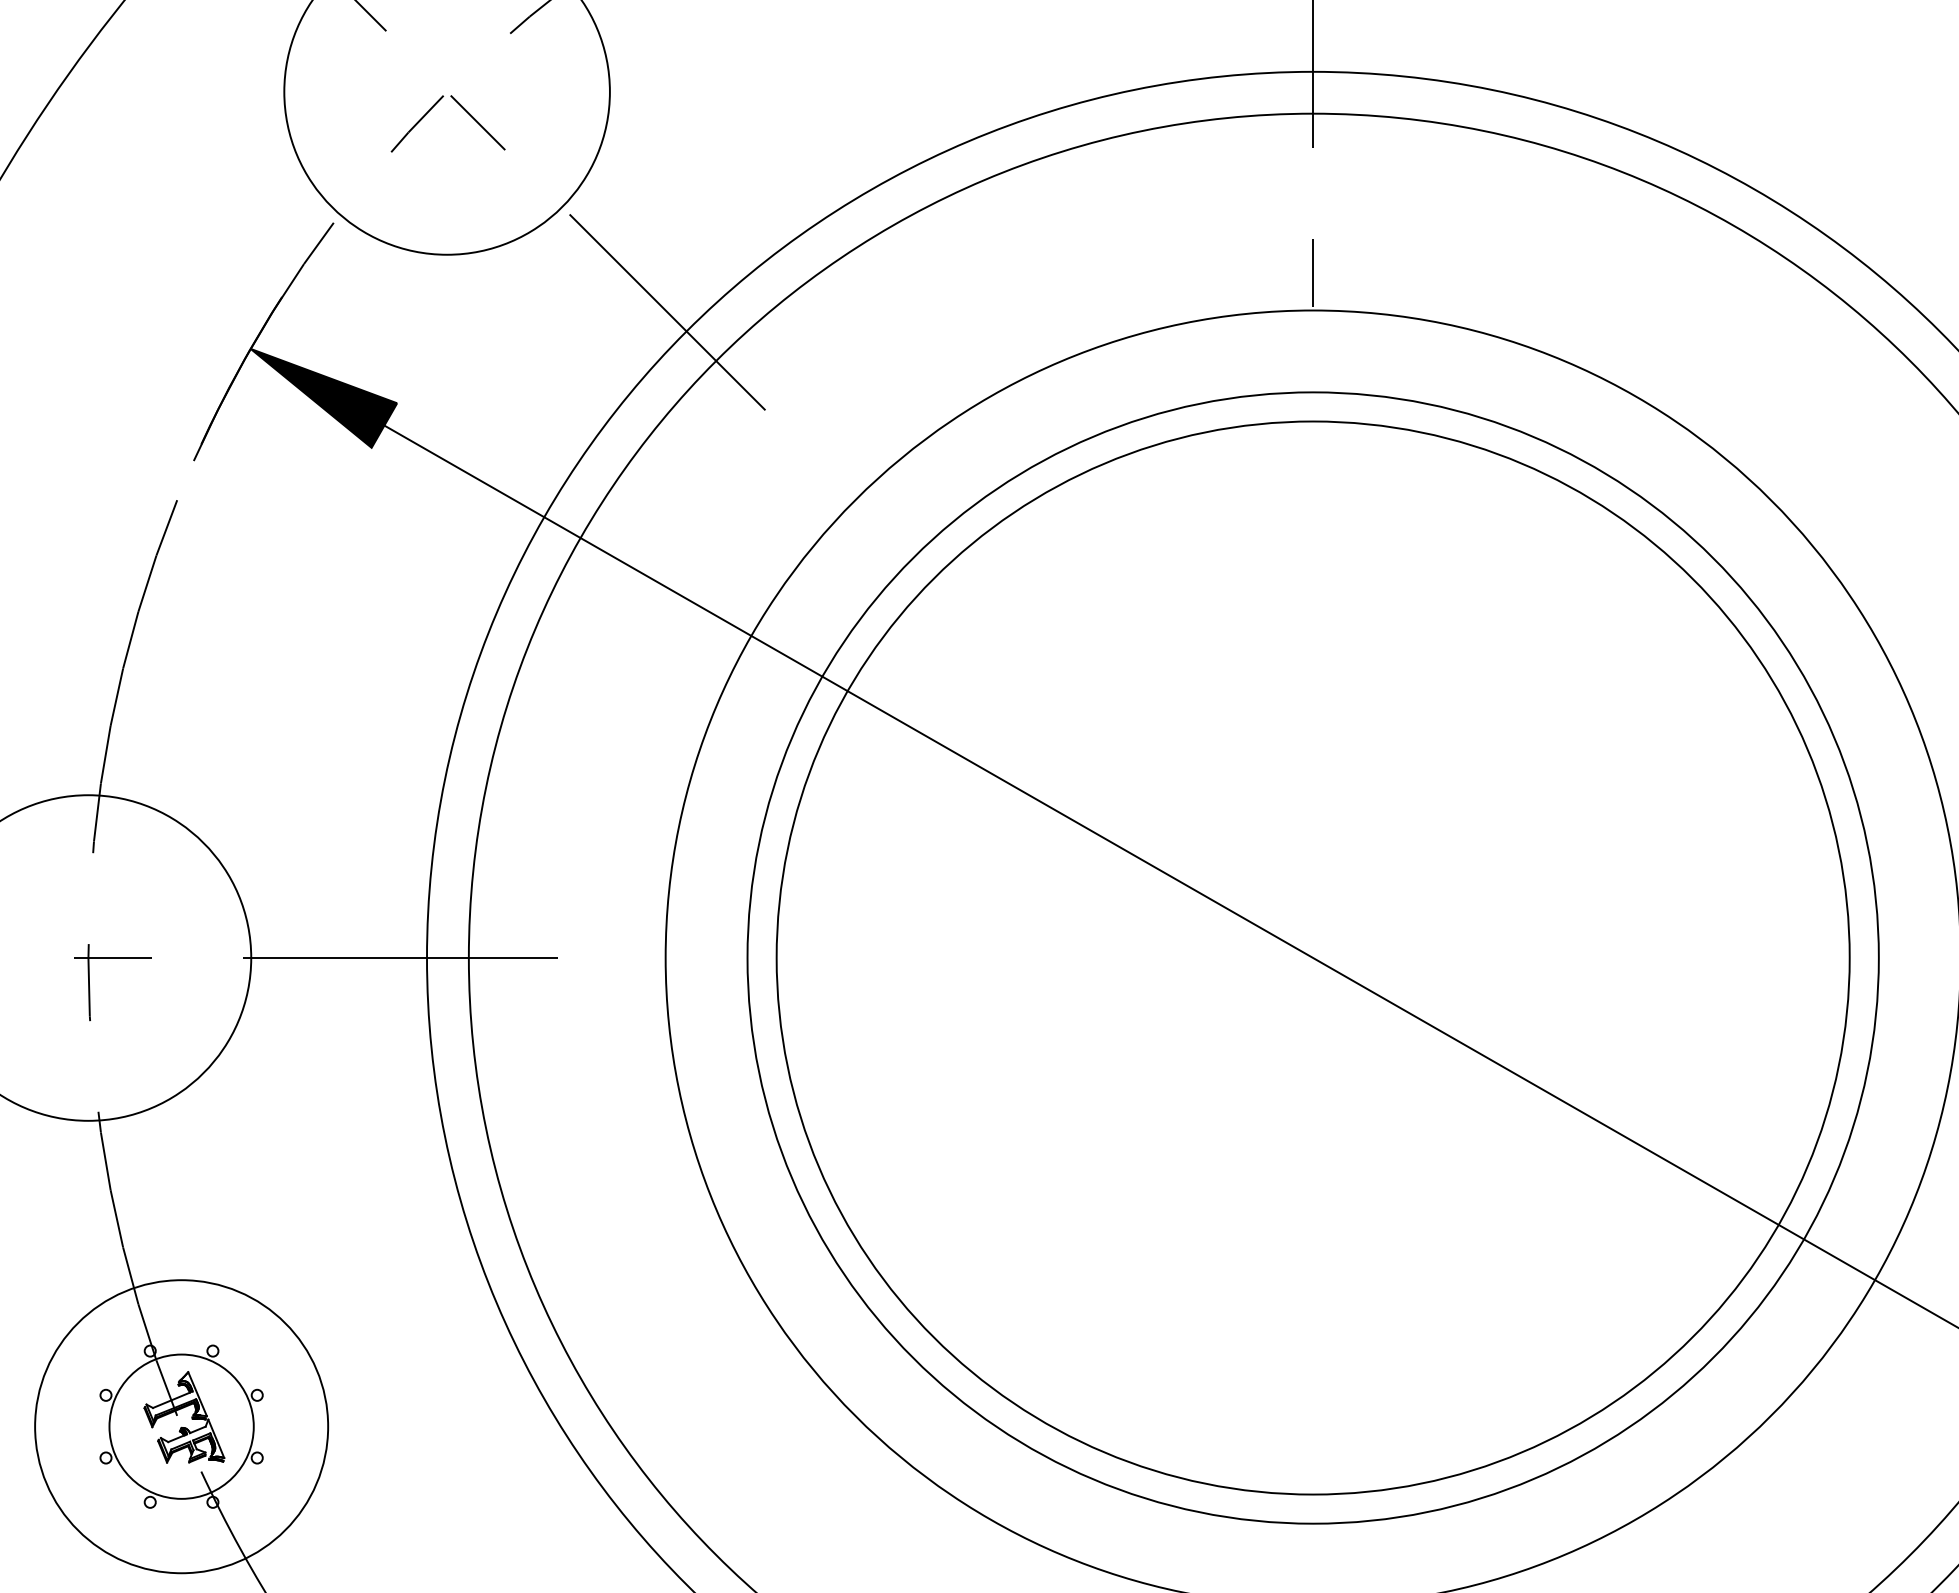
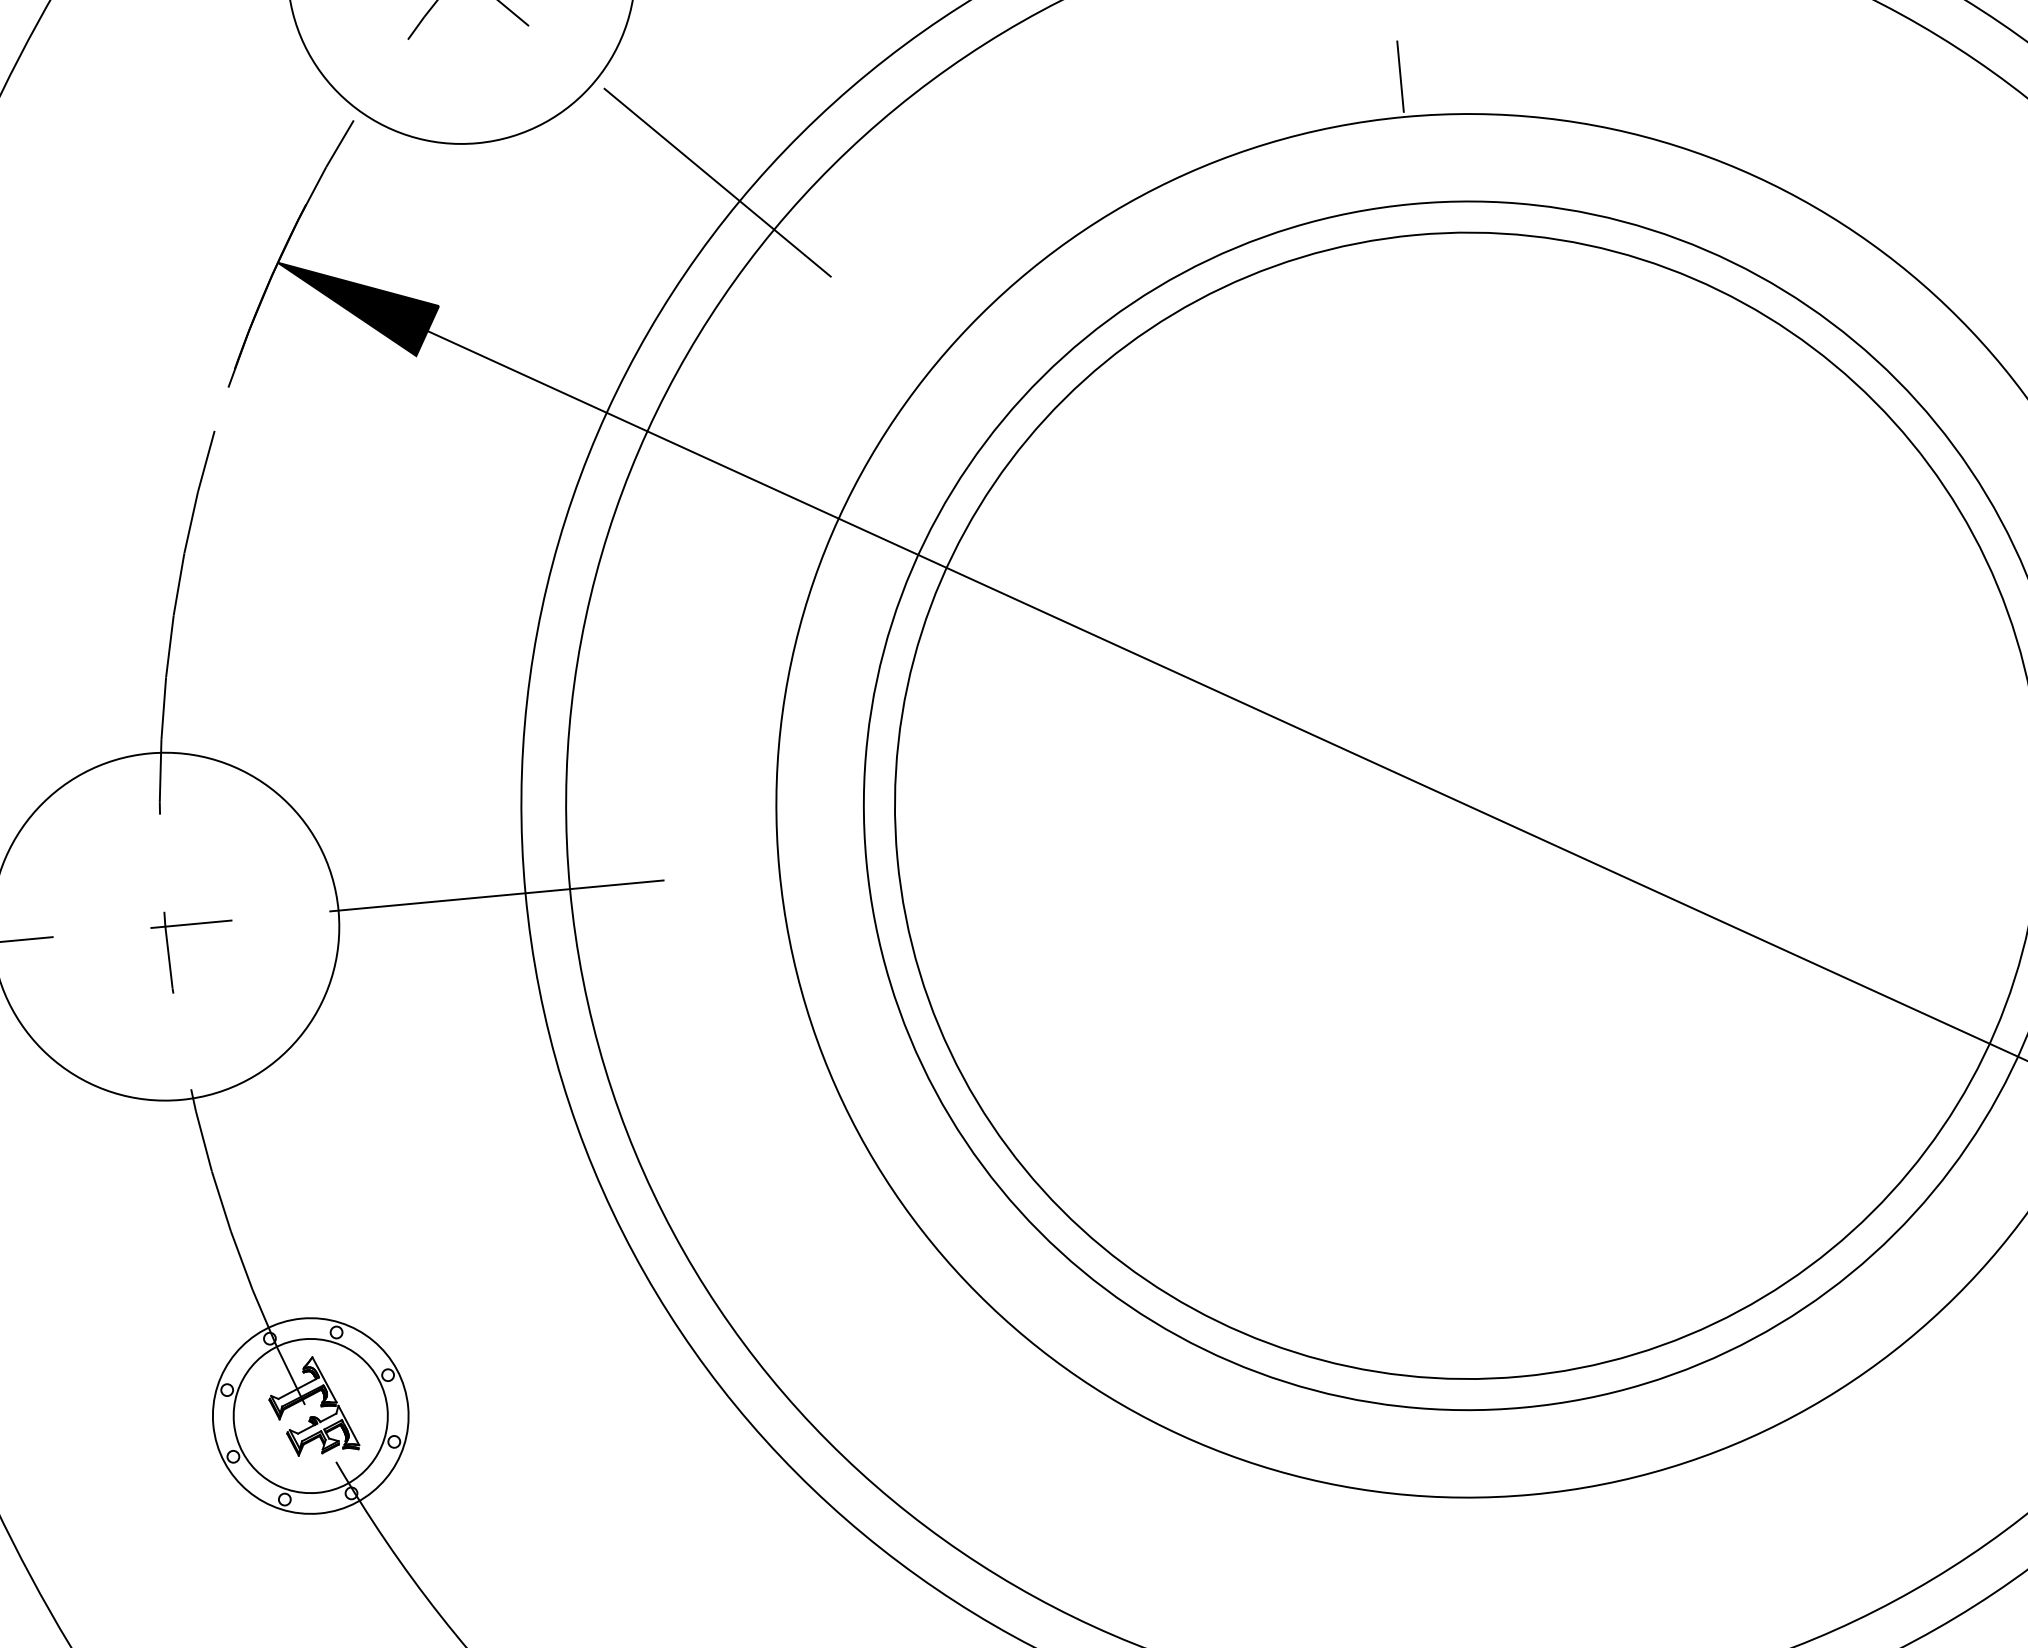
circle: (181, 1426) -> (310, 1415), size x0.62

